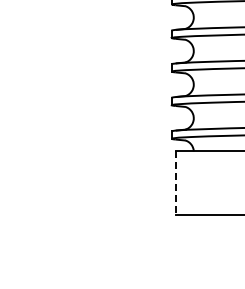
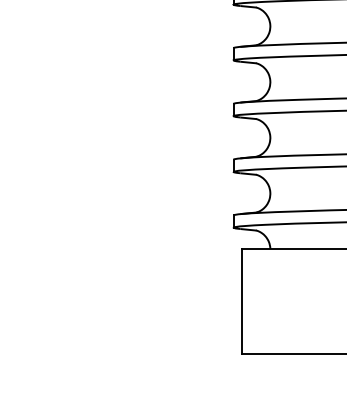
line: (176, 183) -> (241, 301), dashed -> solid

